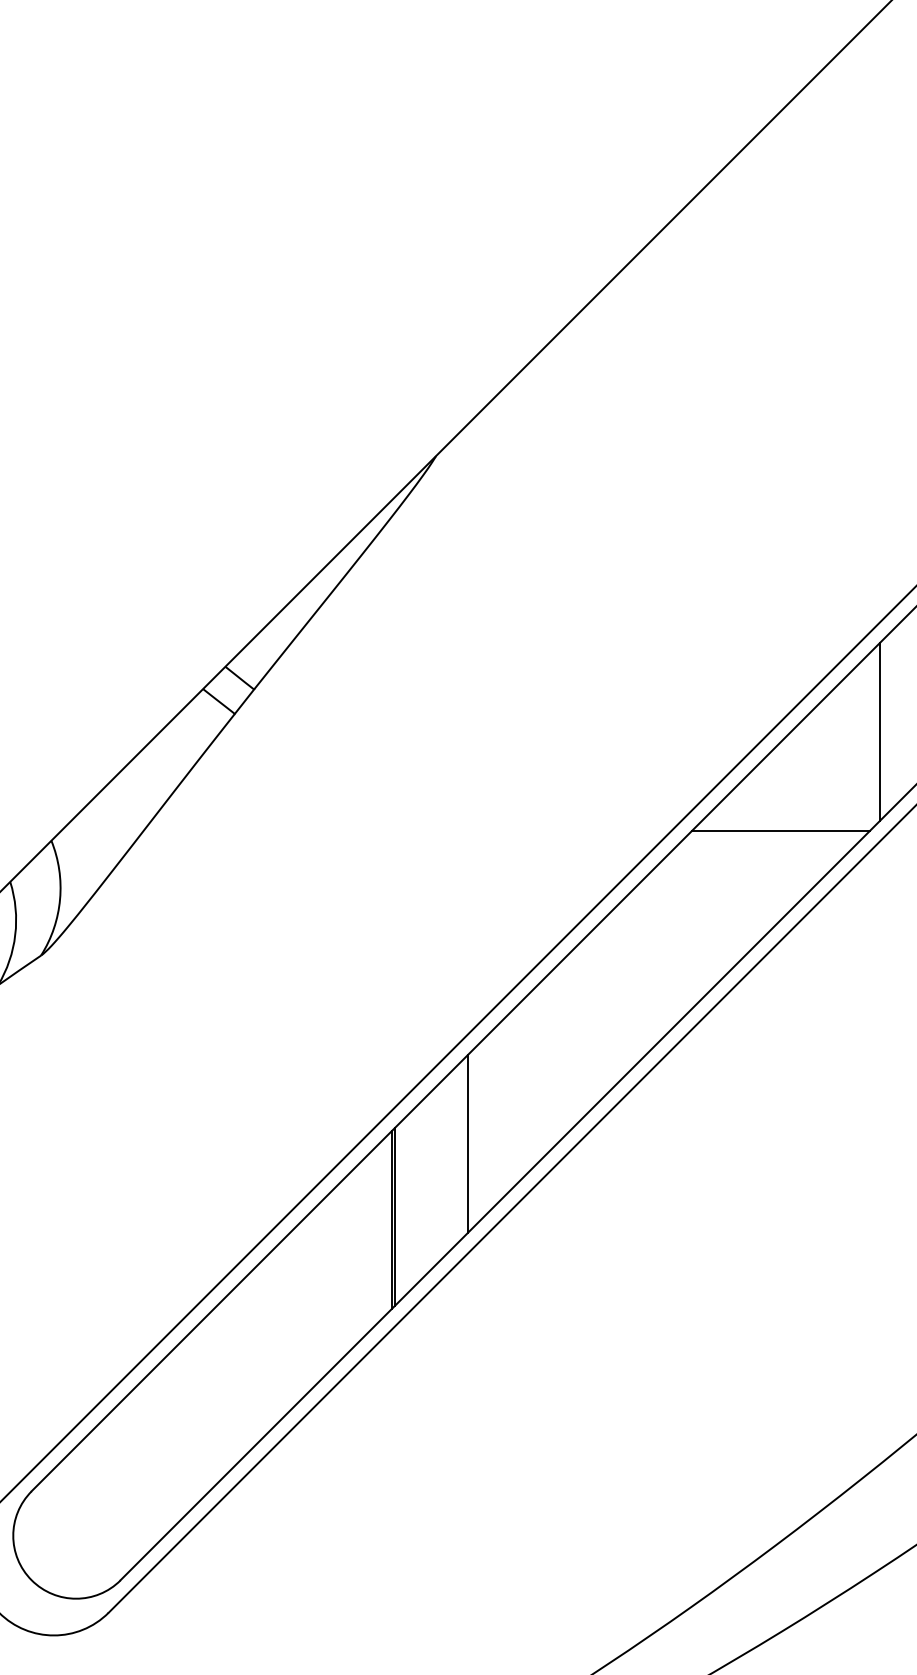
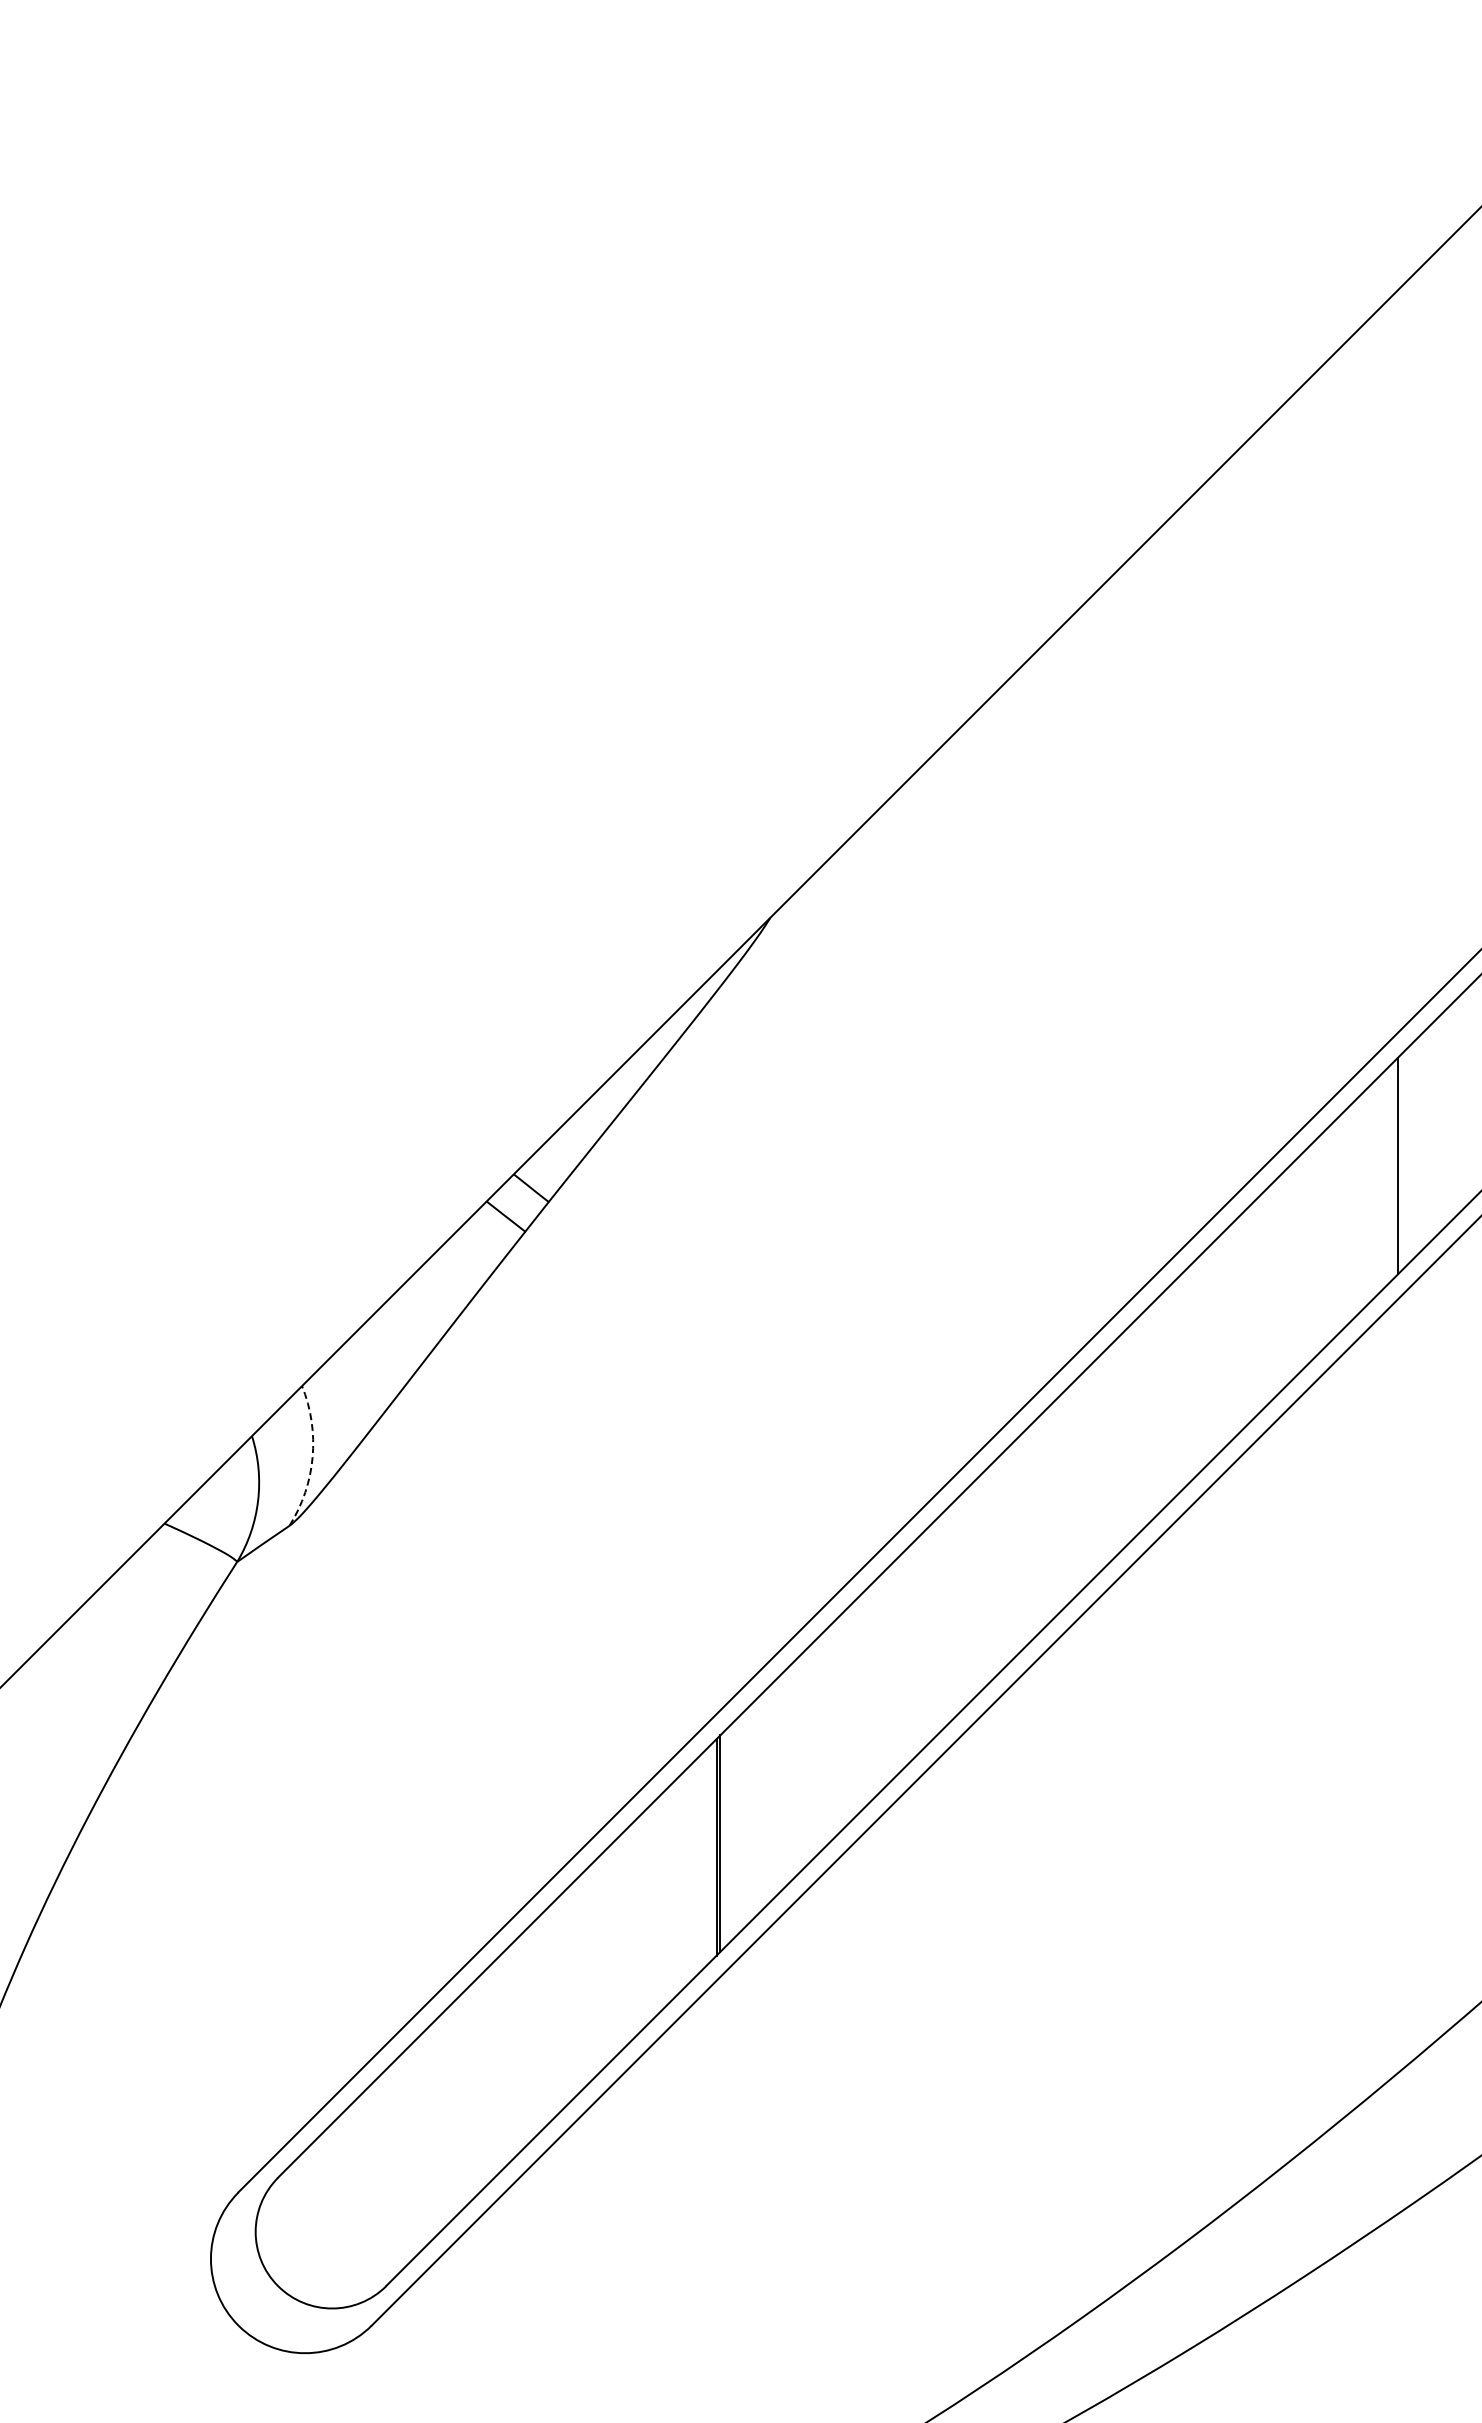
line: (879, 731) -> (1309, 1253), removed
line: (780, 831) -> (1189, 1374), removed
arc: (59, 899) -> (312, 1457), solid -> dashed
line: (467, 1144) -> (808, 1755), removed

